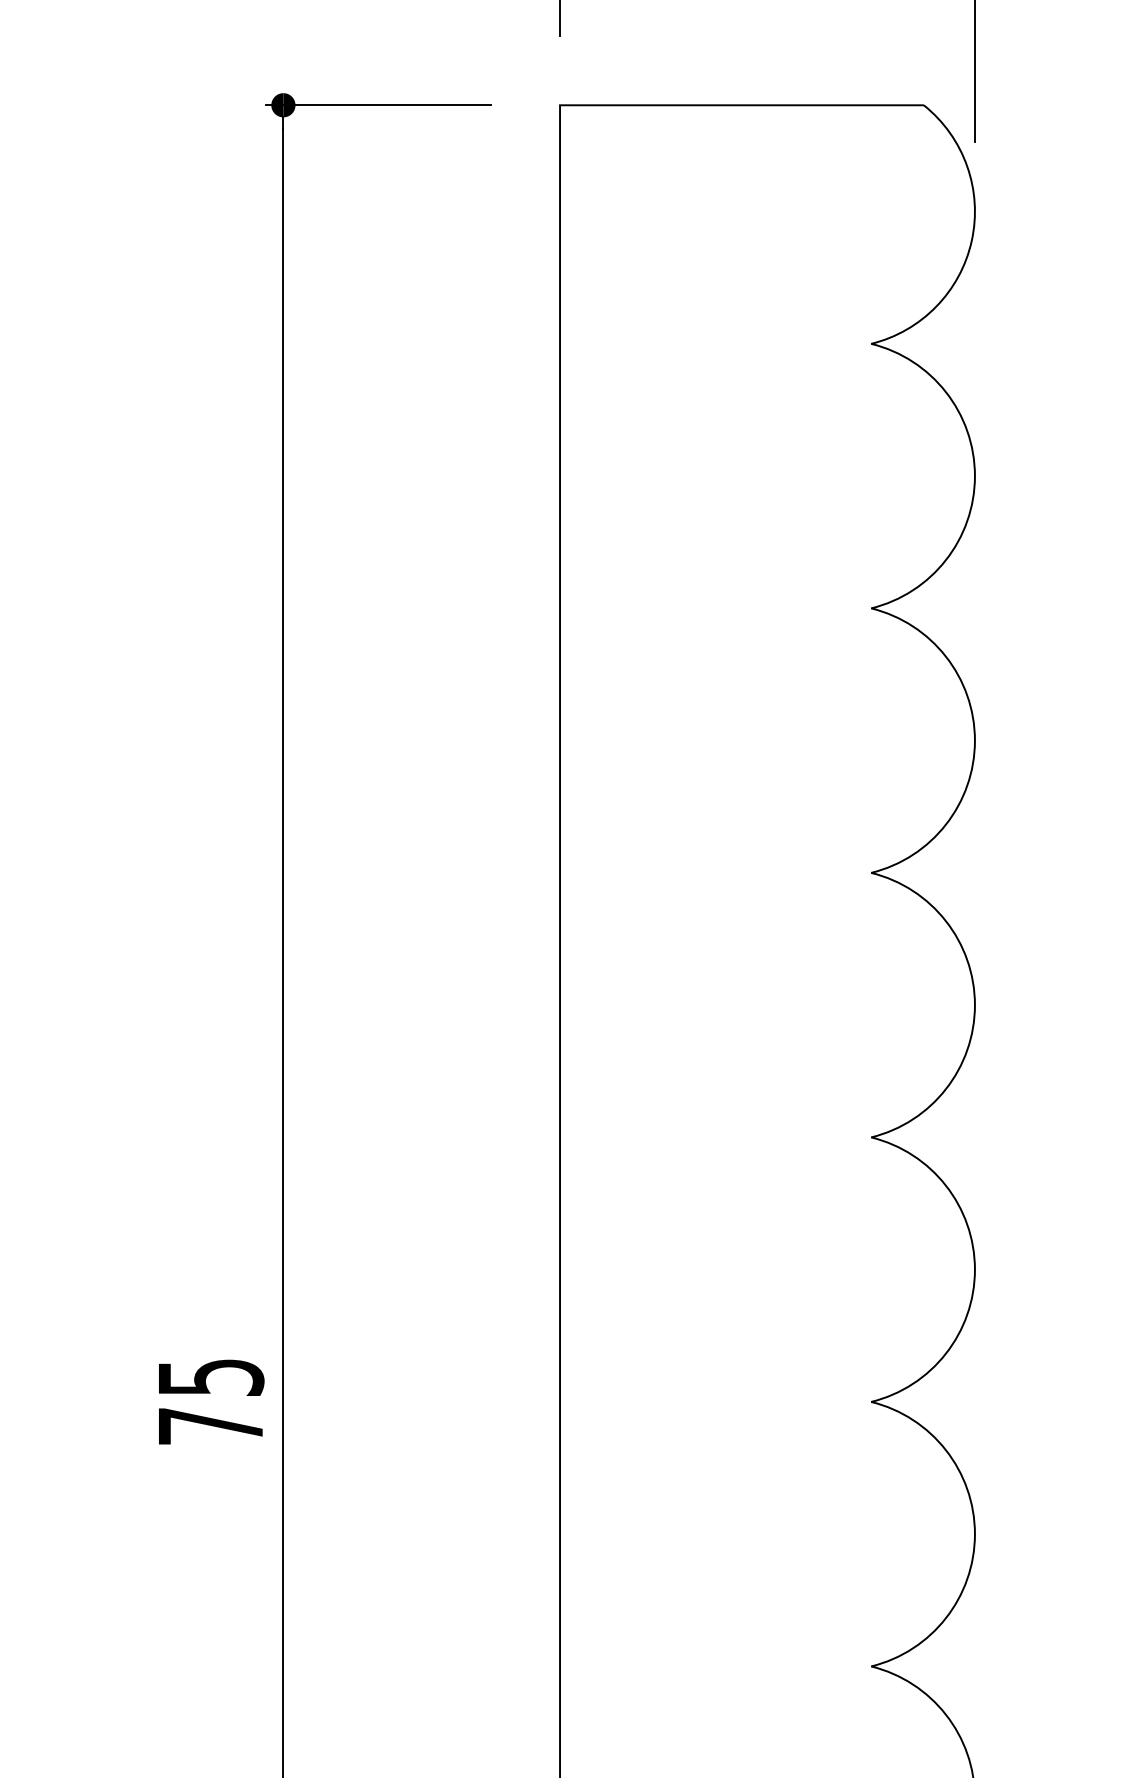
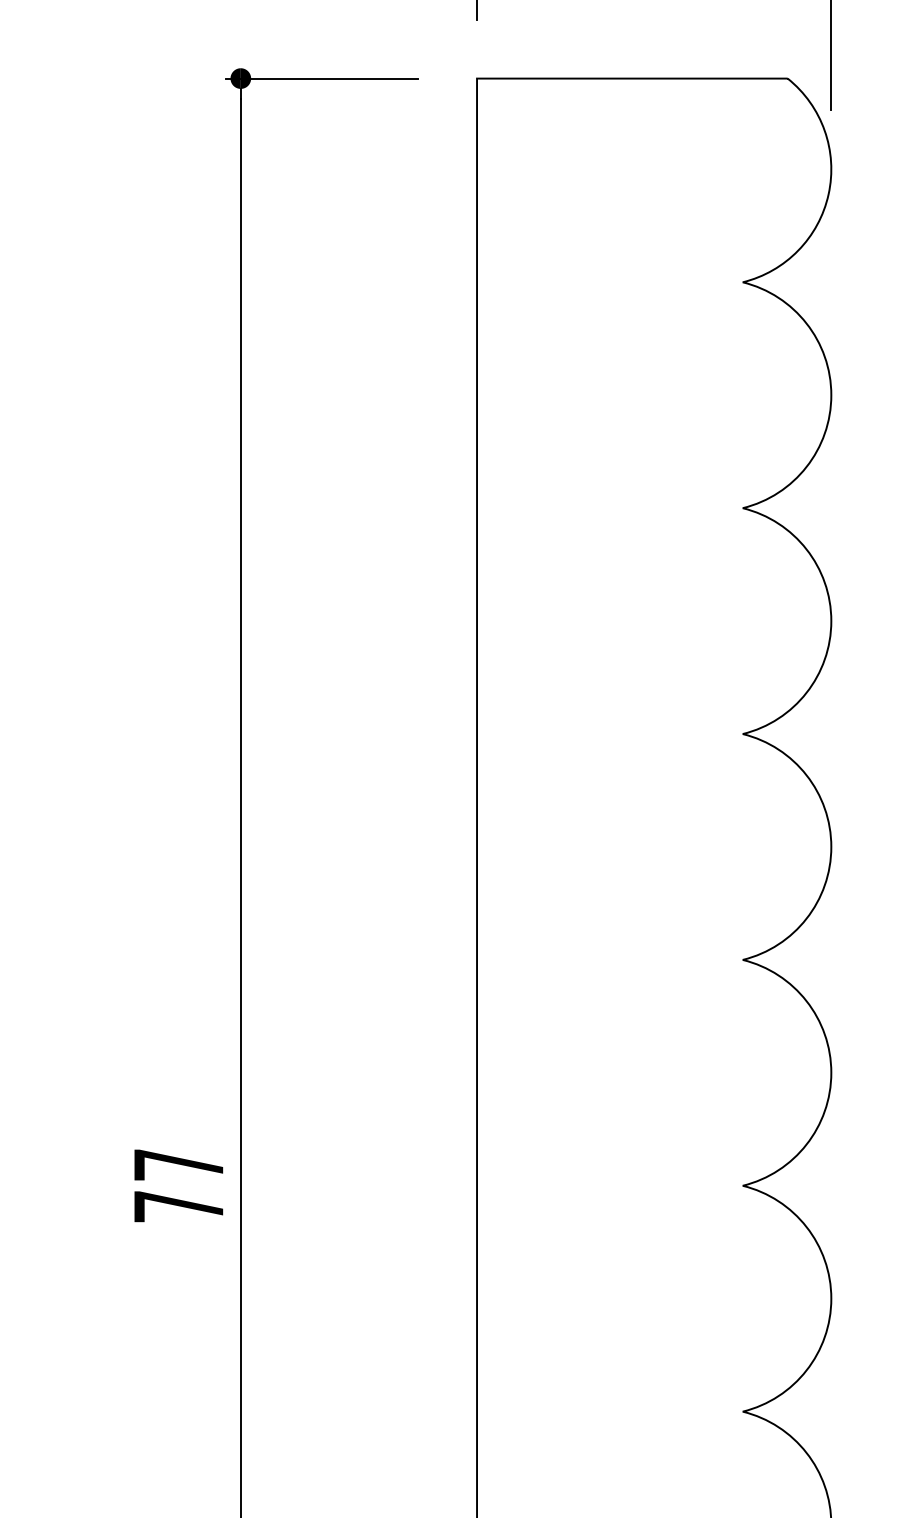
text: (211, 1377) -> (179, 1164), 75 -> 77

